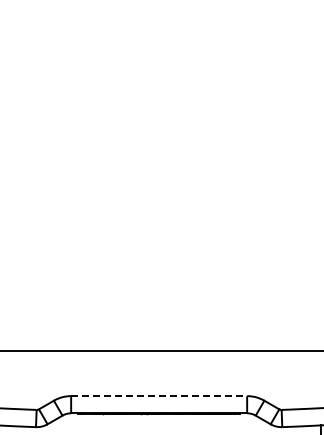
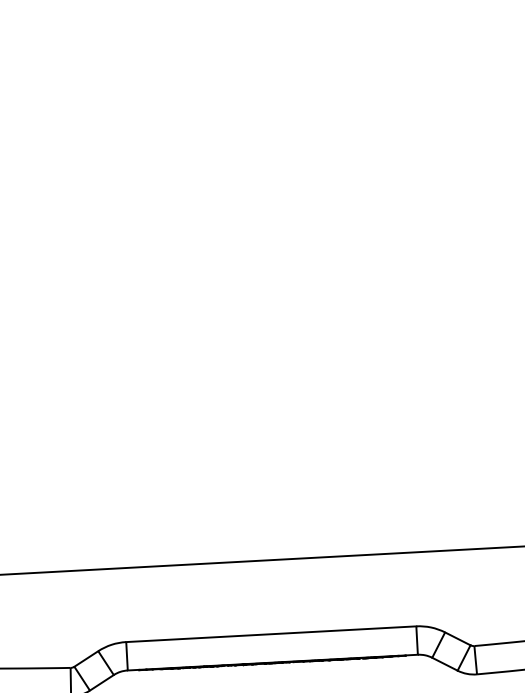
line: (159, 396) -> (271, 634), dashed -> solid

